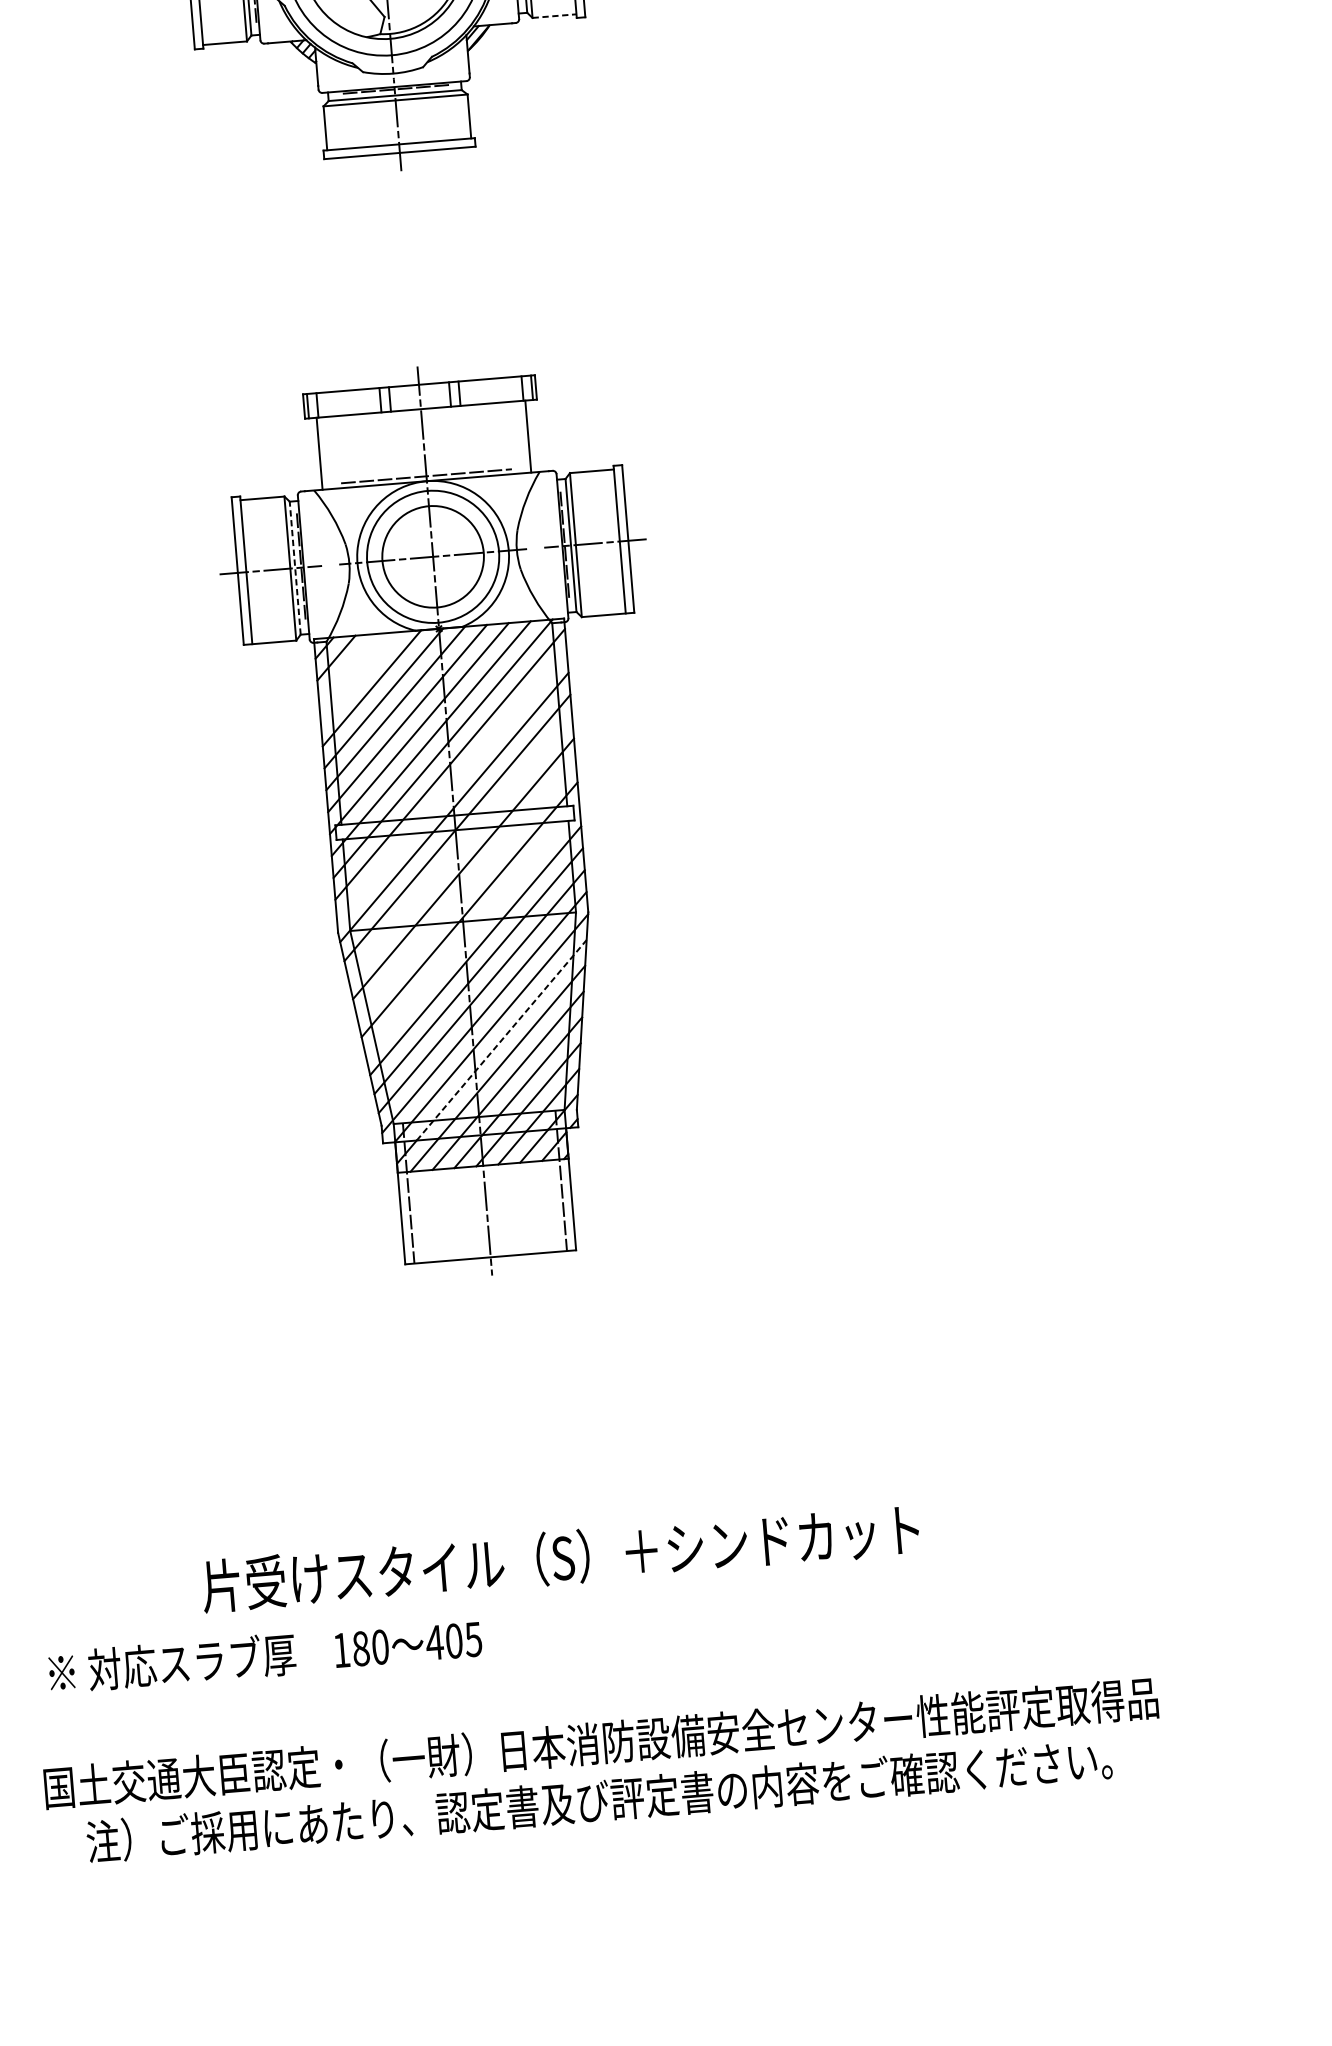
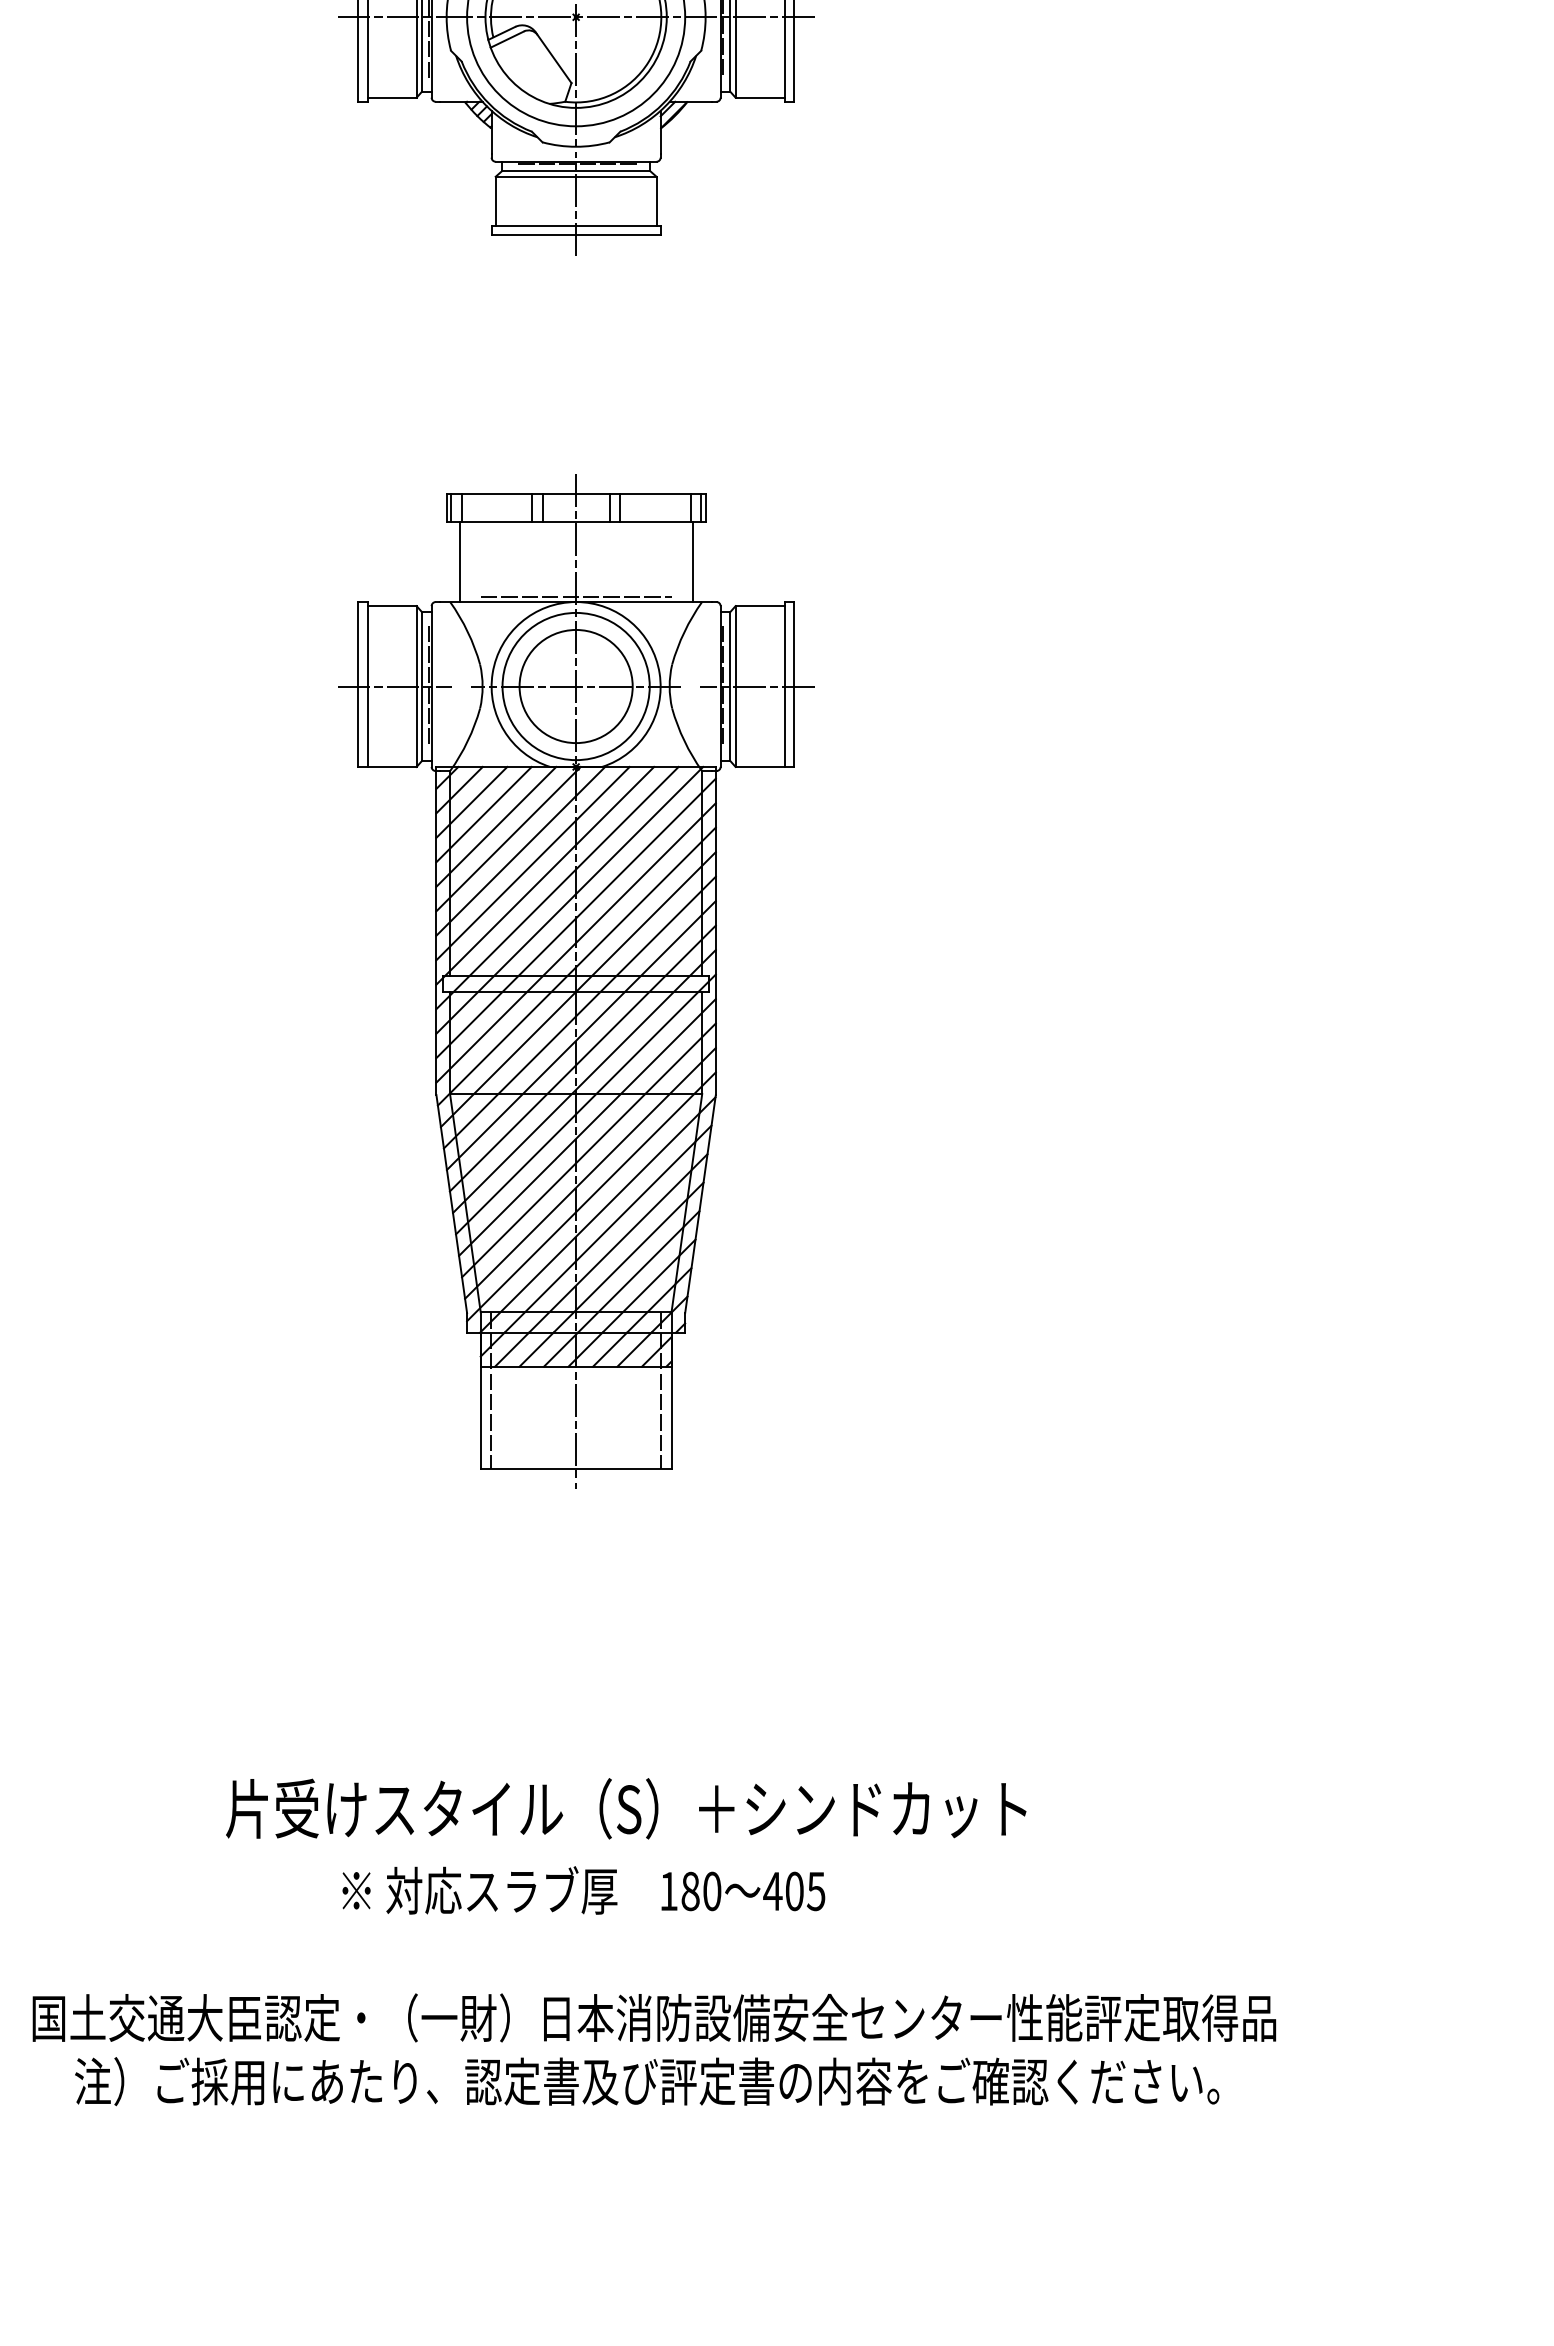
line: (554, 15) -> (760, 97), dashed -> solid
line: (295, 568) -> (422, 686), dashed -> solid
line: (347, 667) -> (471, 801), added
line: (359, 678) -> (483, 814), added
line: (451, 786) -> (575, 942), added
line: (460, 848) -> (579, 1012), added
line: (466, 889) -> (582, 1058), added
line: (472, 930) -> (585, 1104), added
line: (501, 1039) -> (608, 1228), dashed -> solid
text: (265, 1655) -> (583, 1890), moved

